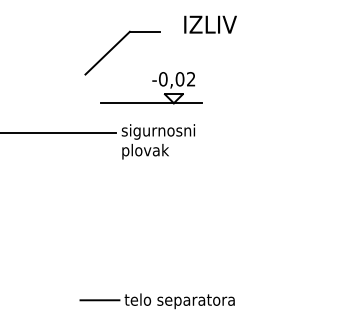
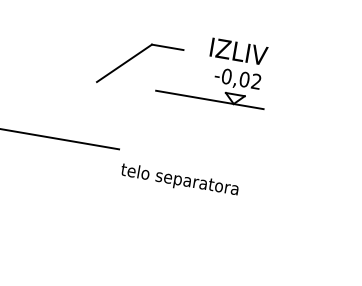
part: (152, 81) -> (214, 76), moved
text: (176, 141) -> (181, 169), sigurnosni plovak -> telo separatora

